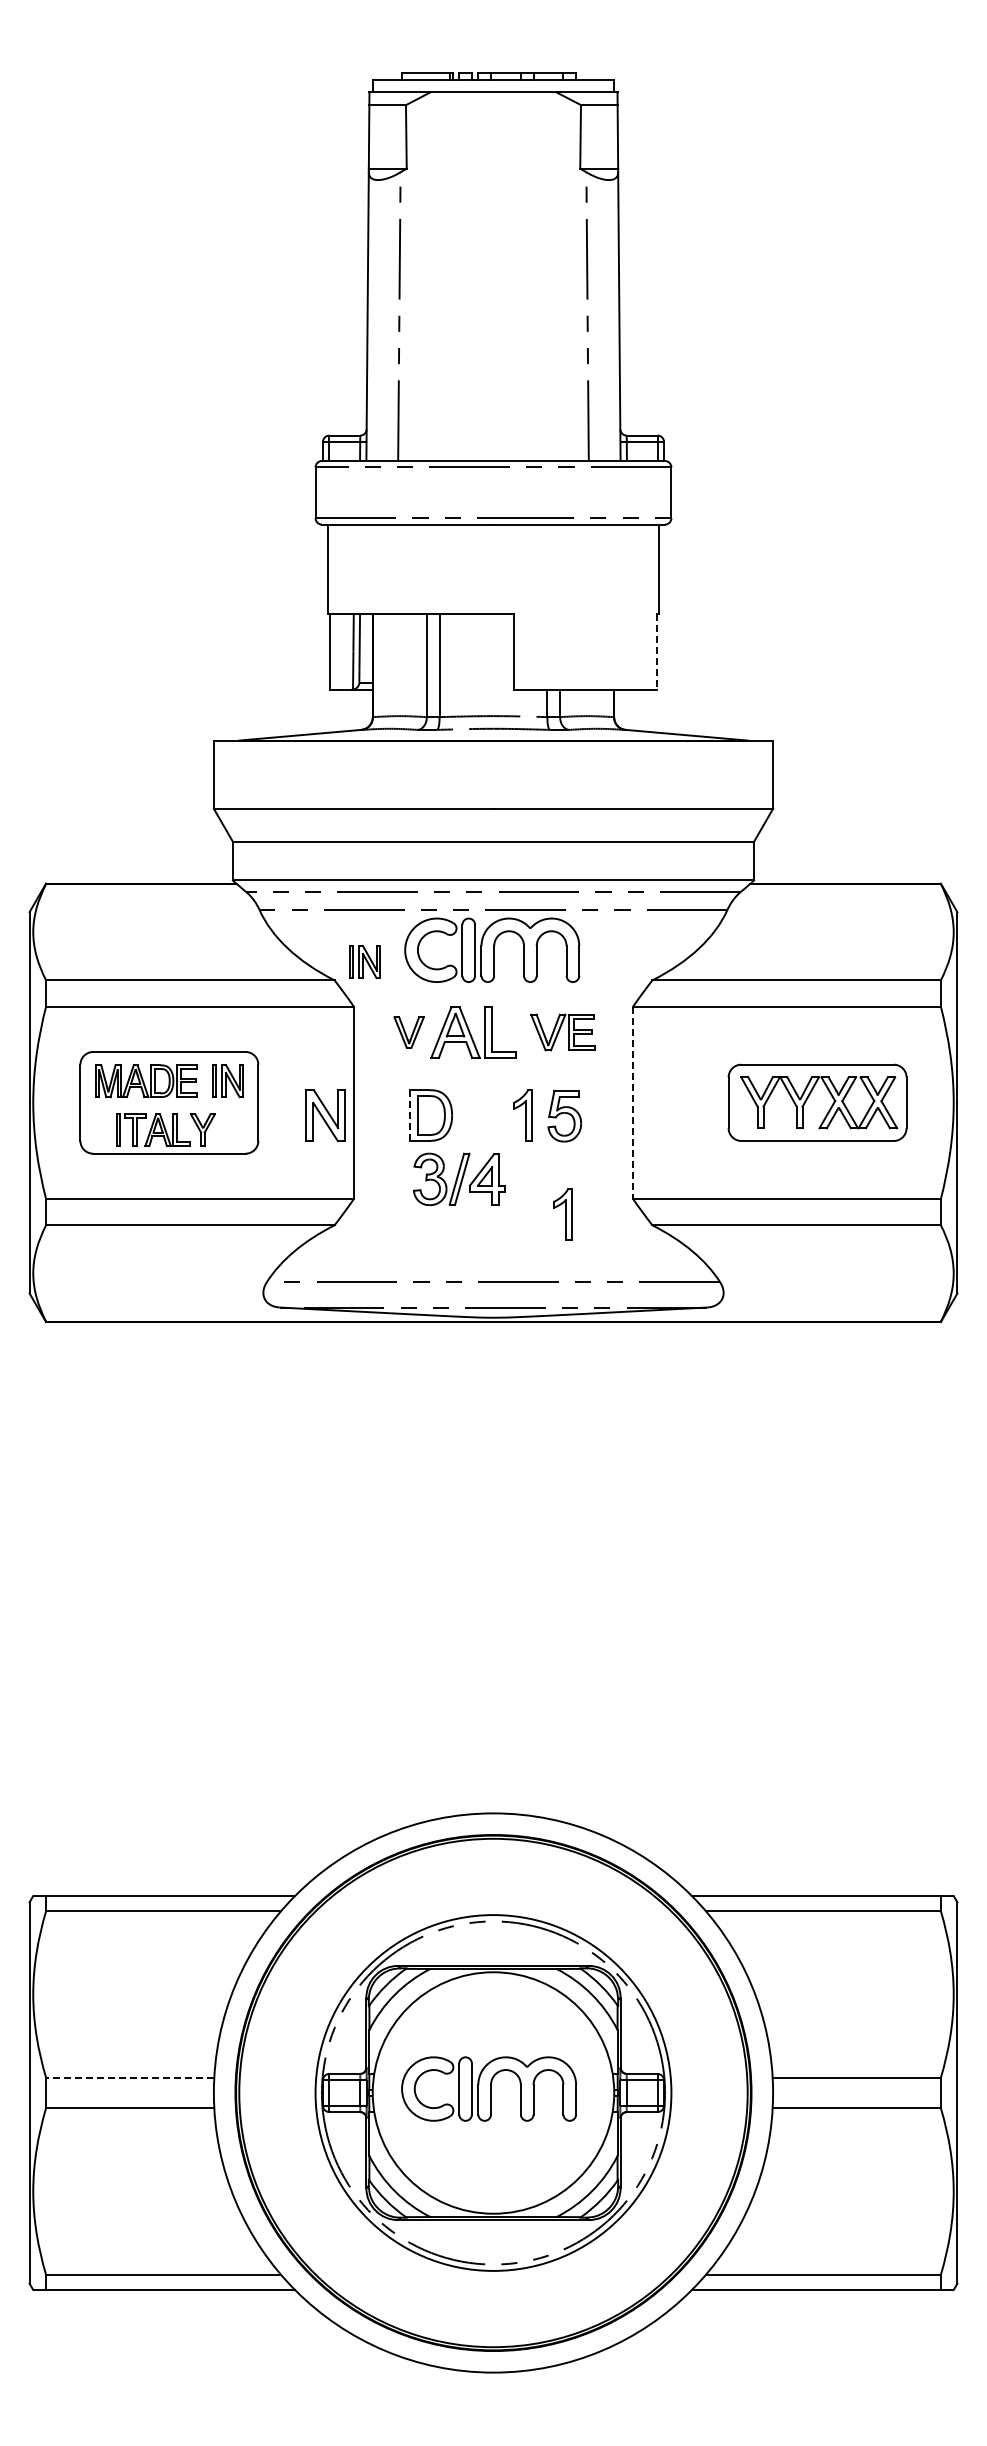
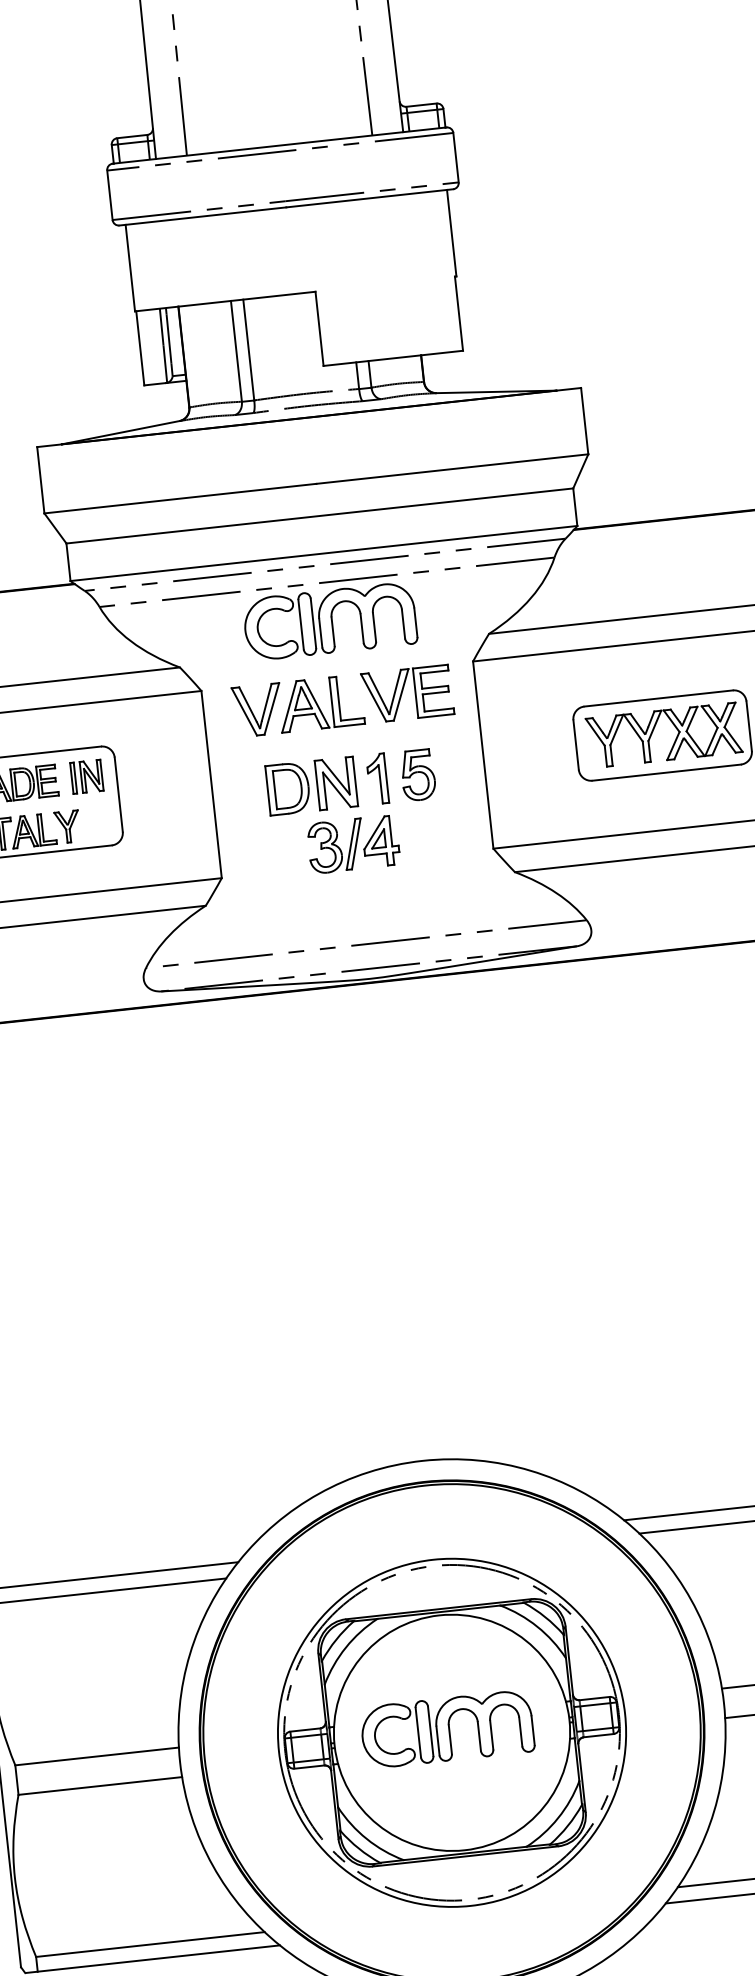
line: (657, 652) -> (459, 314), dashed -> solid
part: (364, 962) -> (207, 646), removed
part: (408, 1032) -> (257, 710), size x1.67
part: (562, 1032) -> (407, 694), size x1.43
line: (633, 1103) -> (483, 755), dashed -> solid
part: (325, 1115) -> (336, 783), moved
line: (410, 1116) -> (268, 791), dashed -> solid
part: (459, 1178) -> (353, 843), moved
part: (562, 1214) -> (426, 871), removed
line: (129, 2077) -> (96, 1756), dashed -> solid

